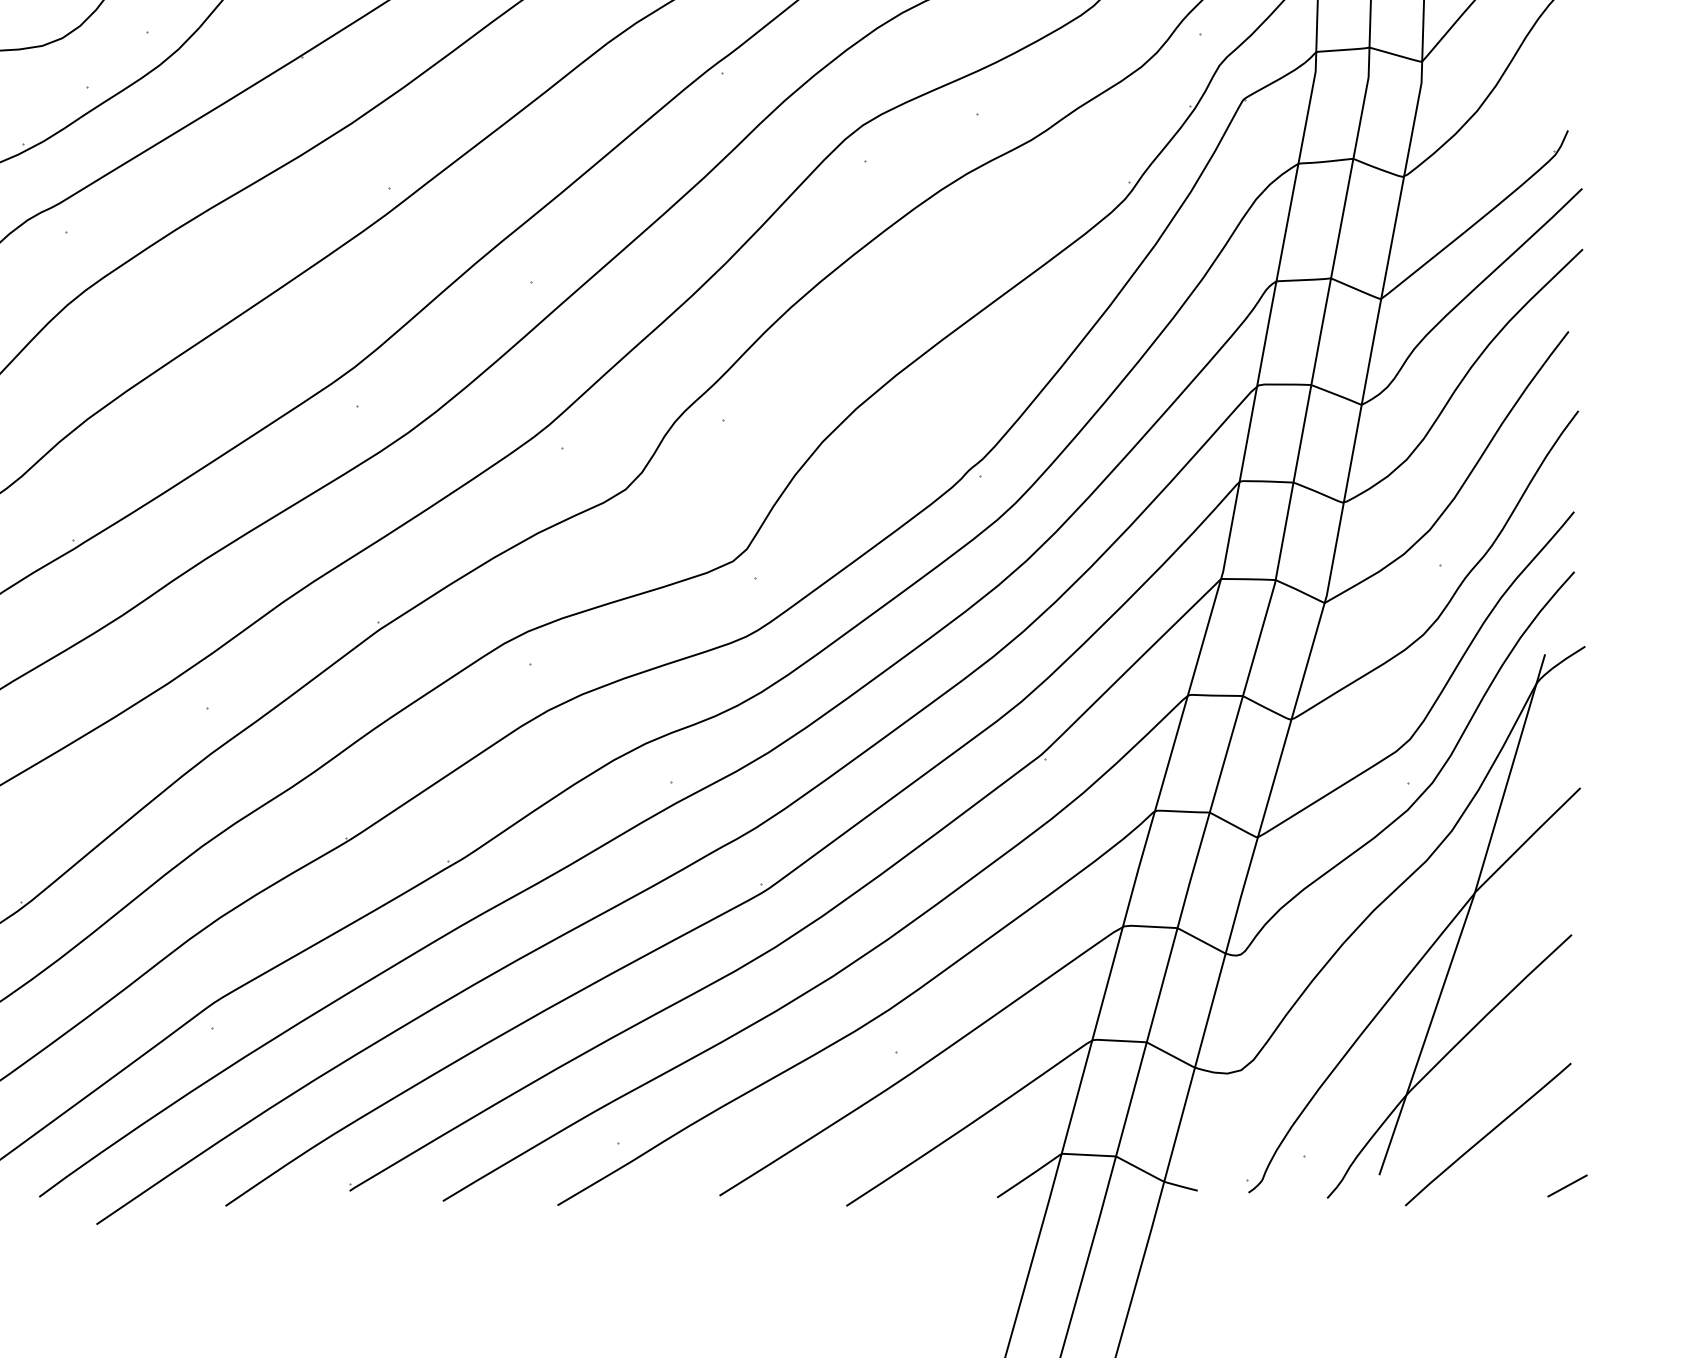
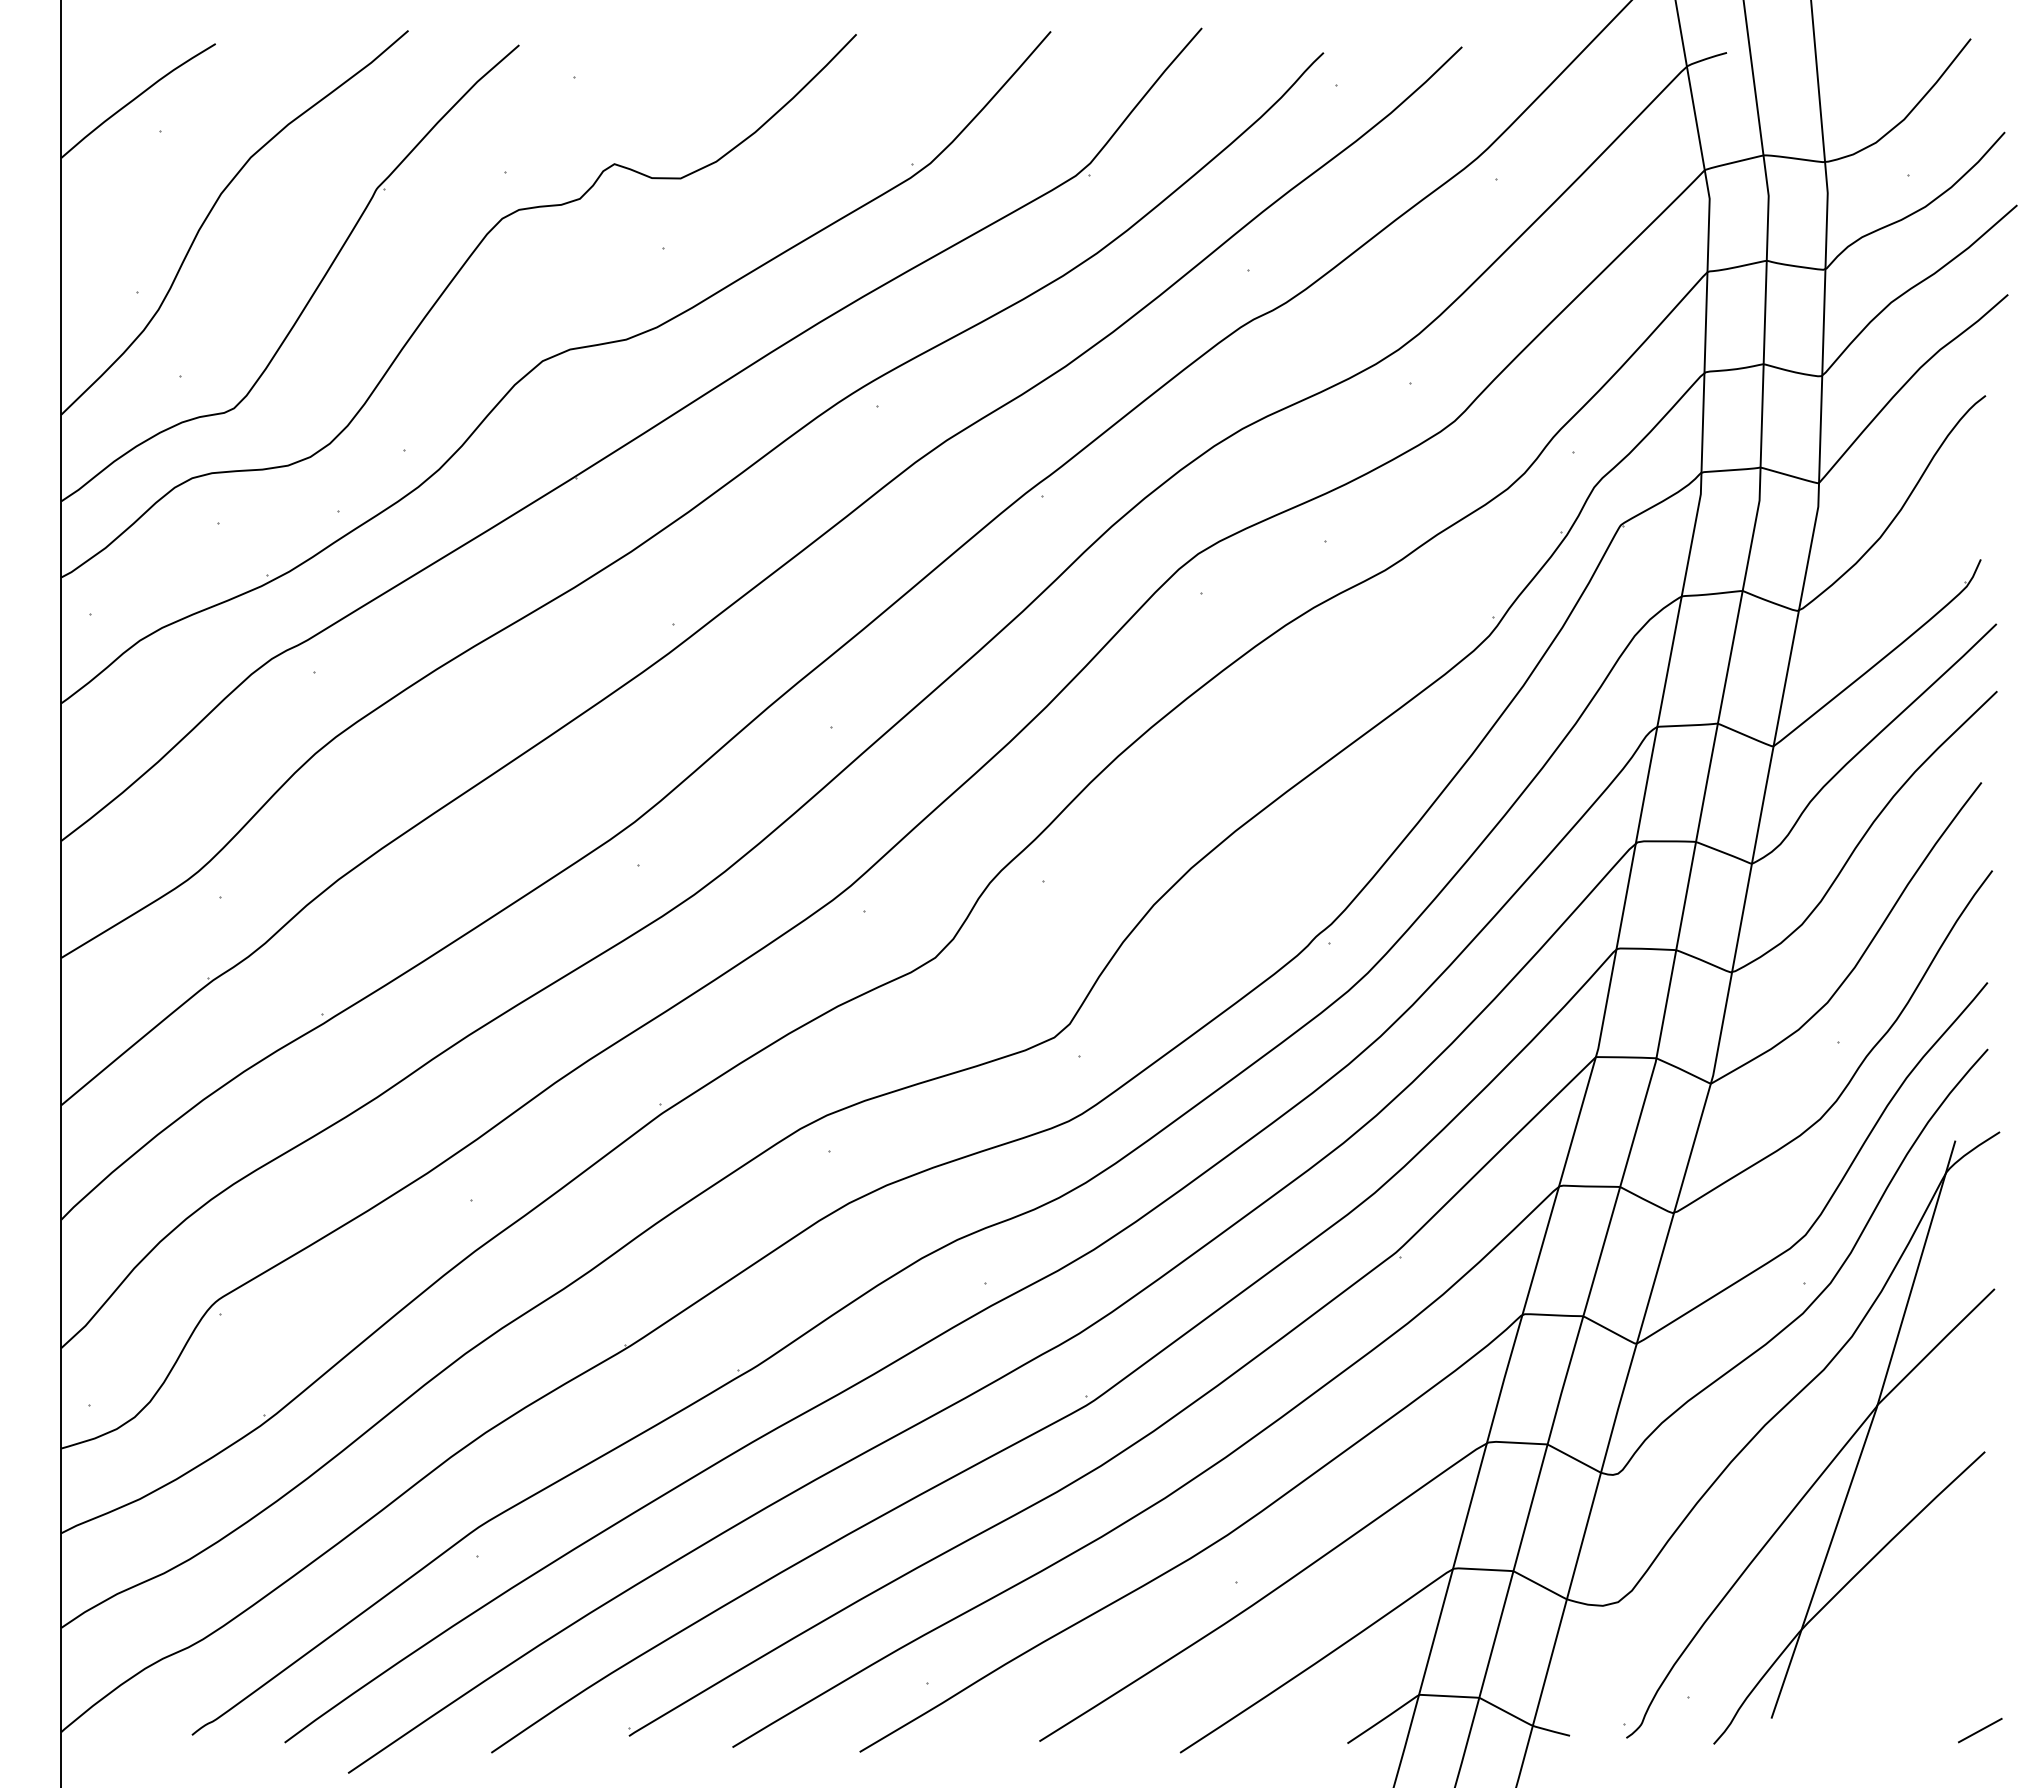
curve: (1488, 1134) -> (1892, 1673), removed

